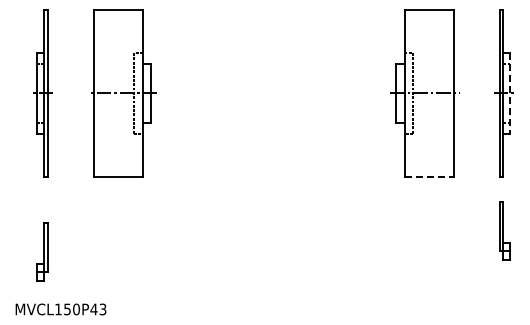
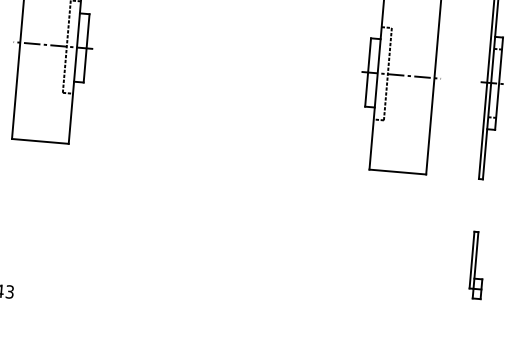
line: (510, 93) -> (499, 83), dashed -> solid
line: (429, 177) -> (398, 172), dashed -> solid
part: (504, 230) -> (477, 264), moved

